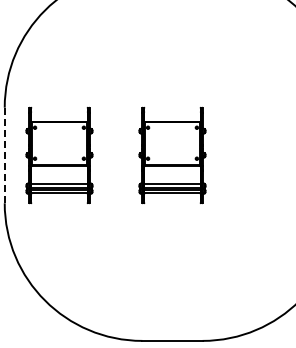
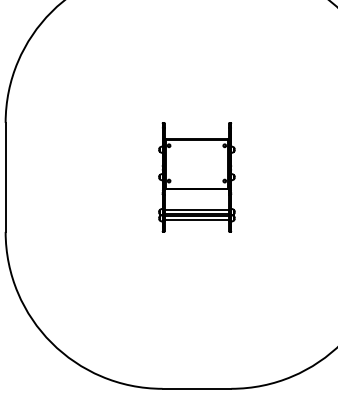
line: (4, 155) -> (5, 177), dashed -> solid
part: (59, 155) -> (68, 177), removed

